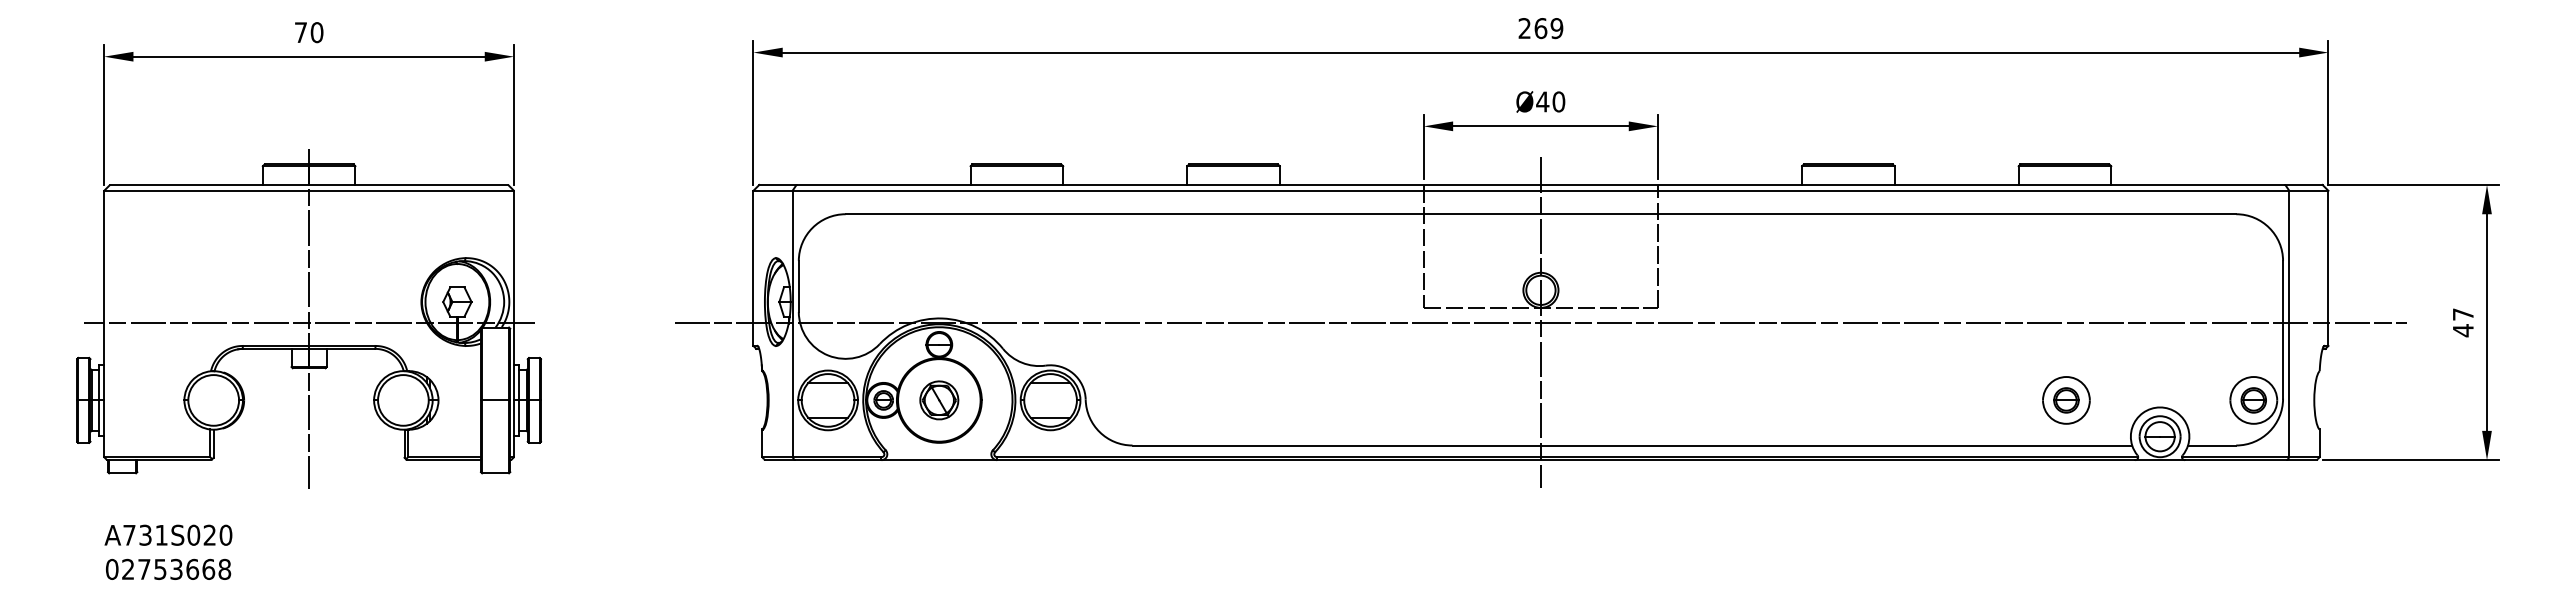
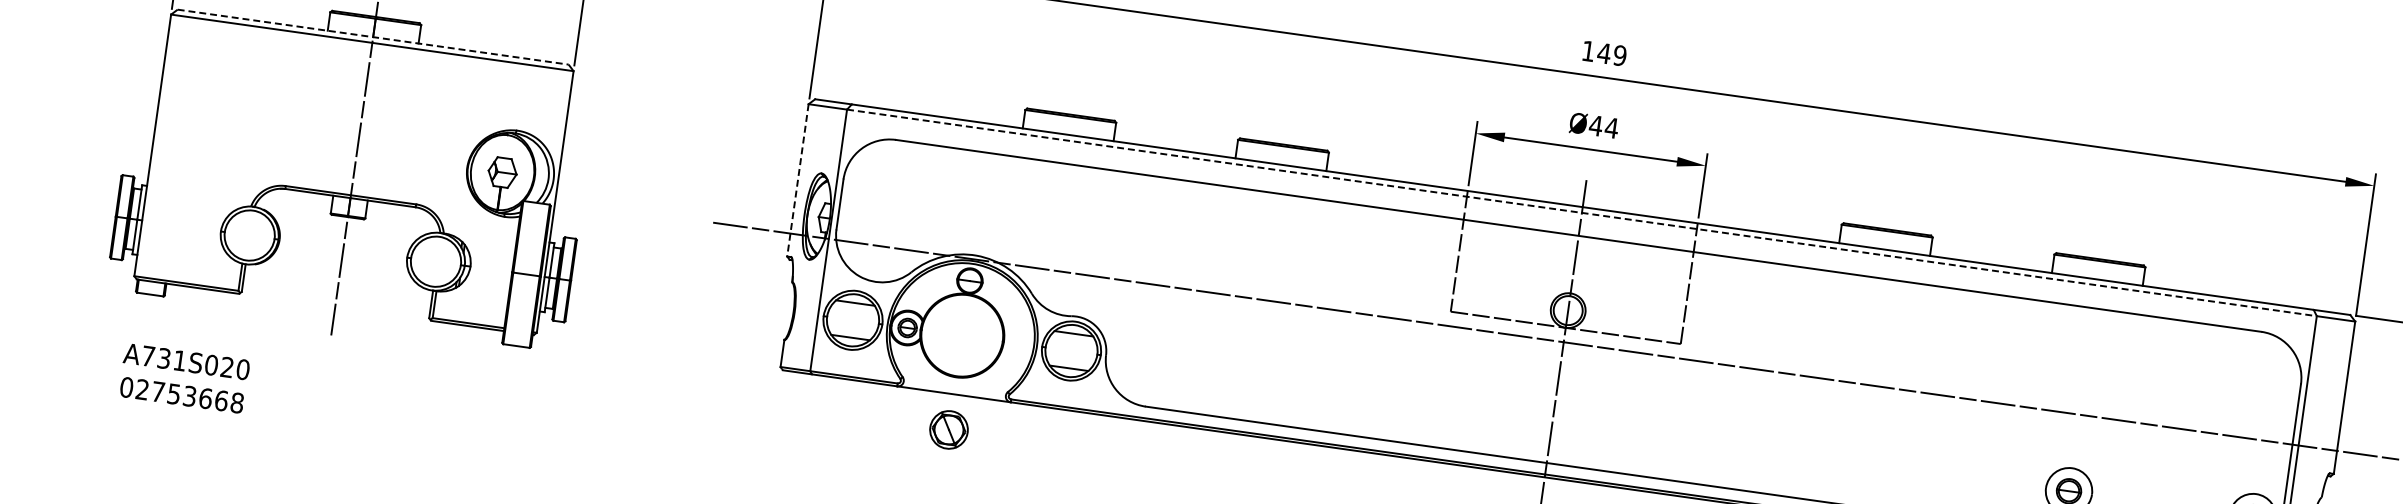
text: (1532, 28) -> (1596, 52), 269 -> 149
text: (1558, 101) -> (1611, 127), Ø40 -> Ø44
line: (309, 184) -> (373, 36), solid -> dashed
line: (1541, 190) -> (1582, 212), solid -> dashed
line: (753, 268) -> (797, 180), solid -> dashed
line: (308, 322) -> (353, 172), removed
part: (939, 400) -> (949, 430), moved

